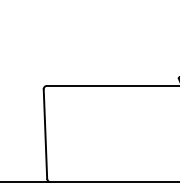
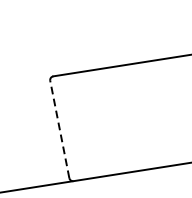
line: (45, 134) -> (59, 129), solid -> dashed

